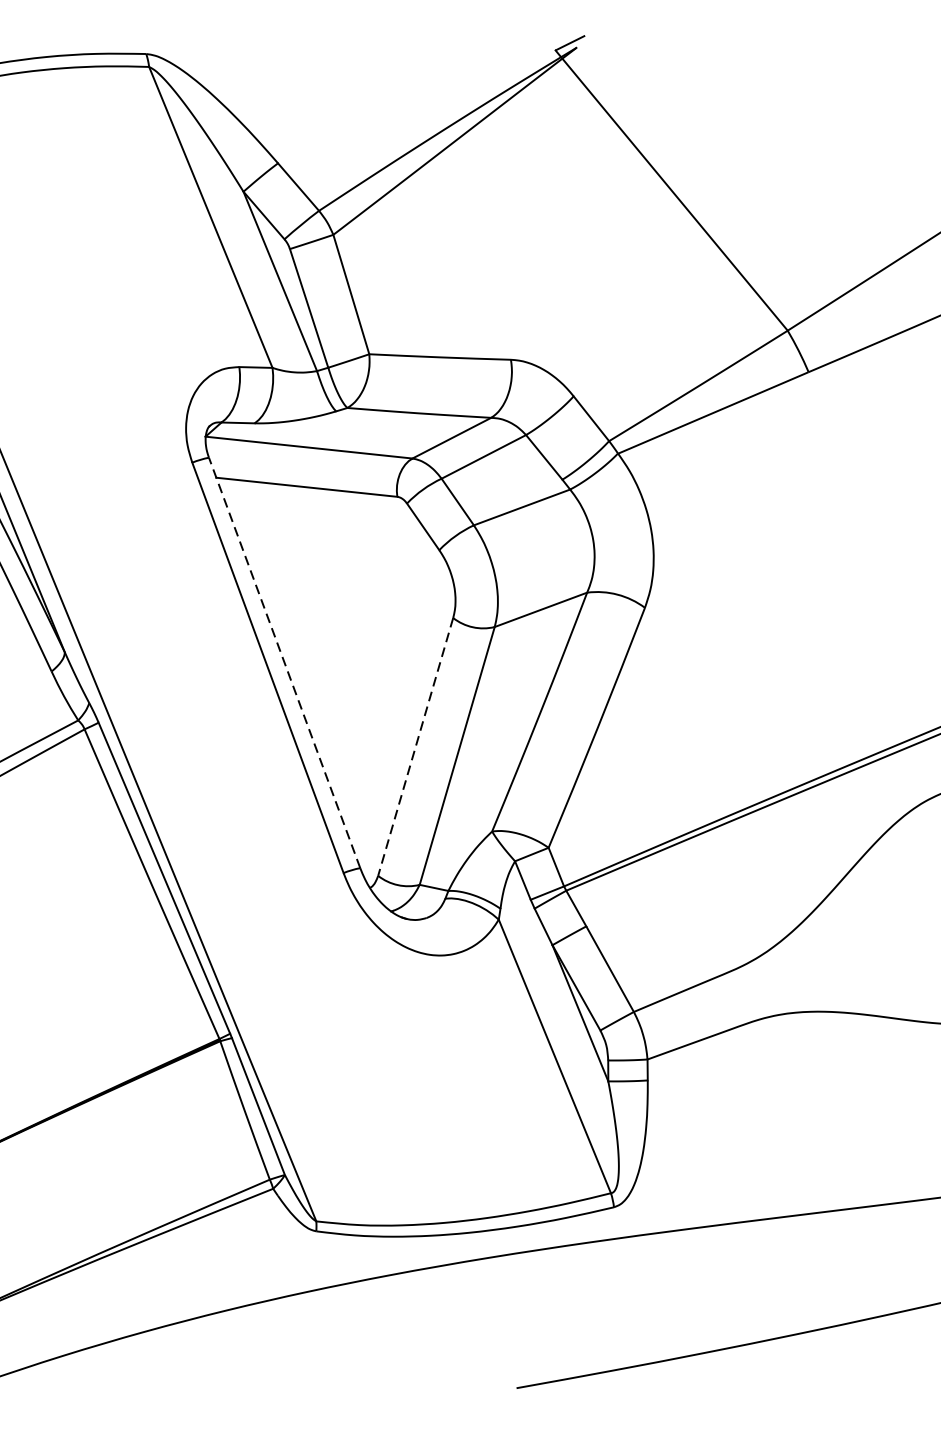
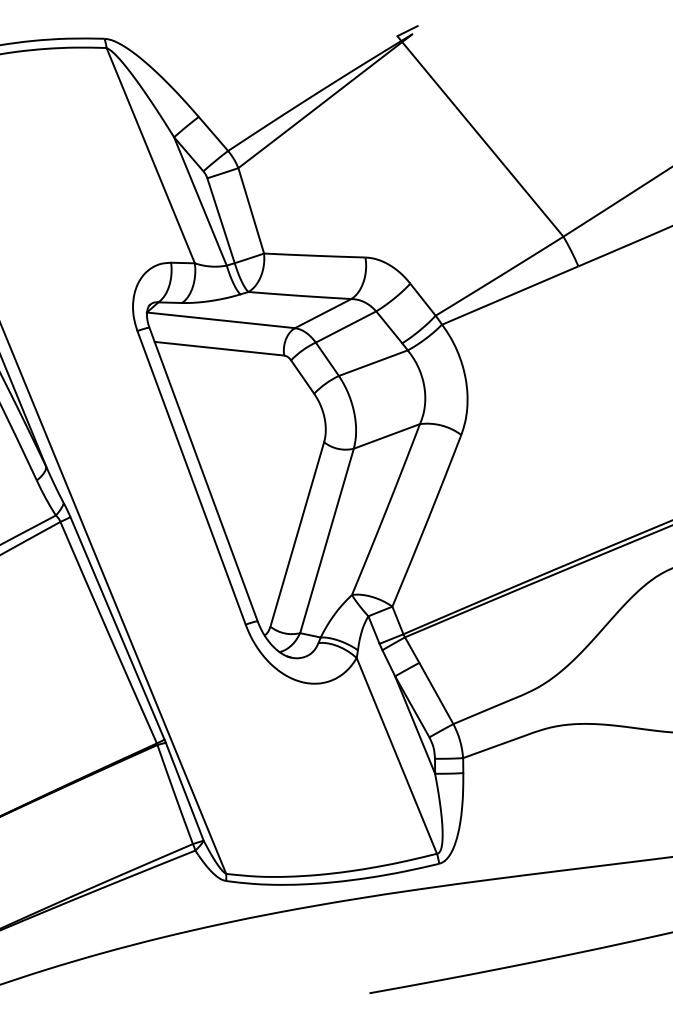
line: (284, 661) -> (203, 473), dashed -> solid
line: (415, 746) -> (297, 534), dashed -> solid

